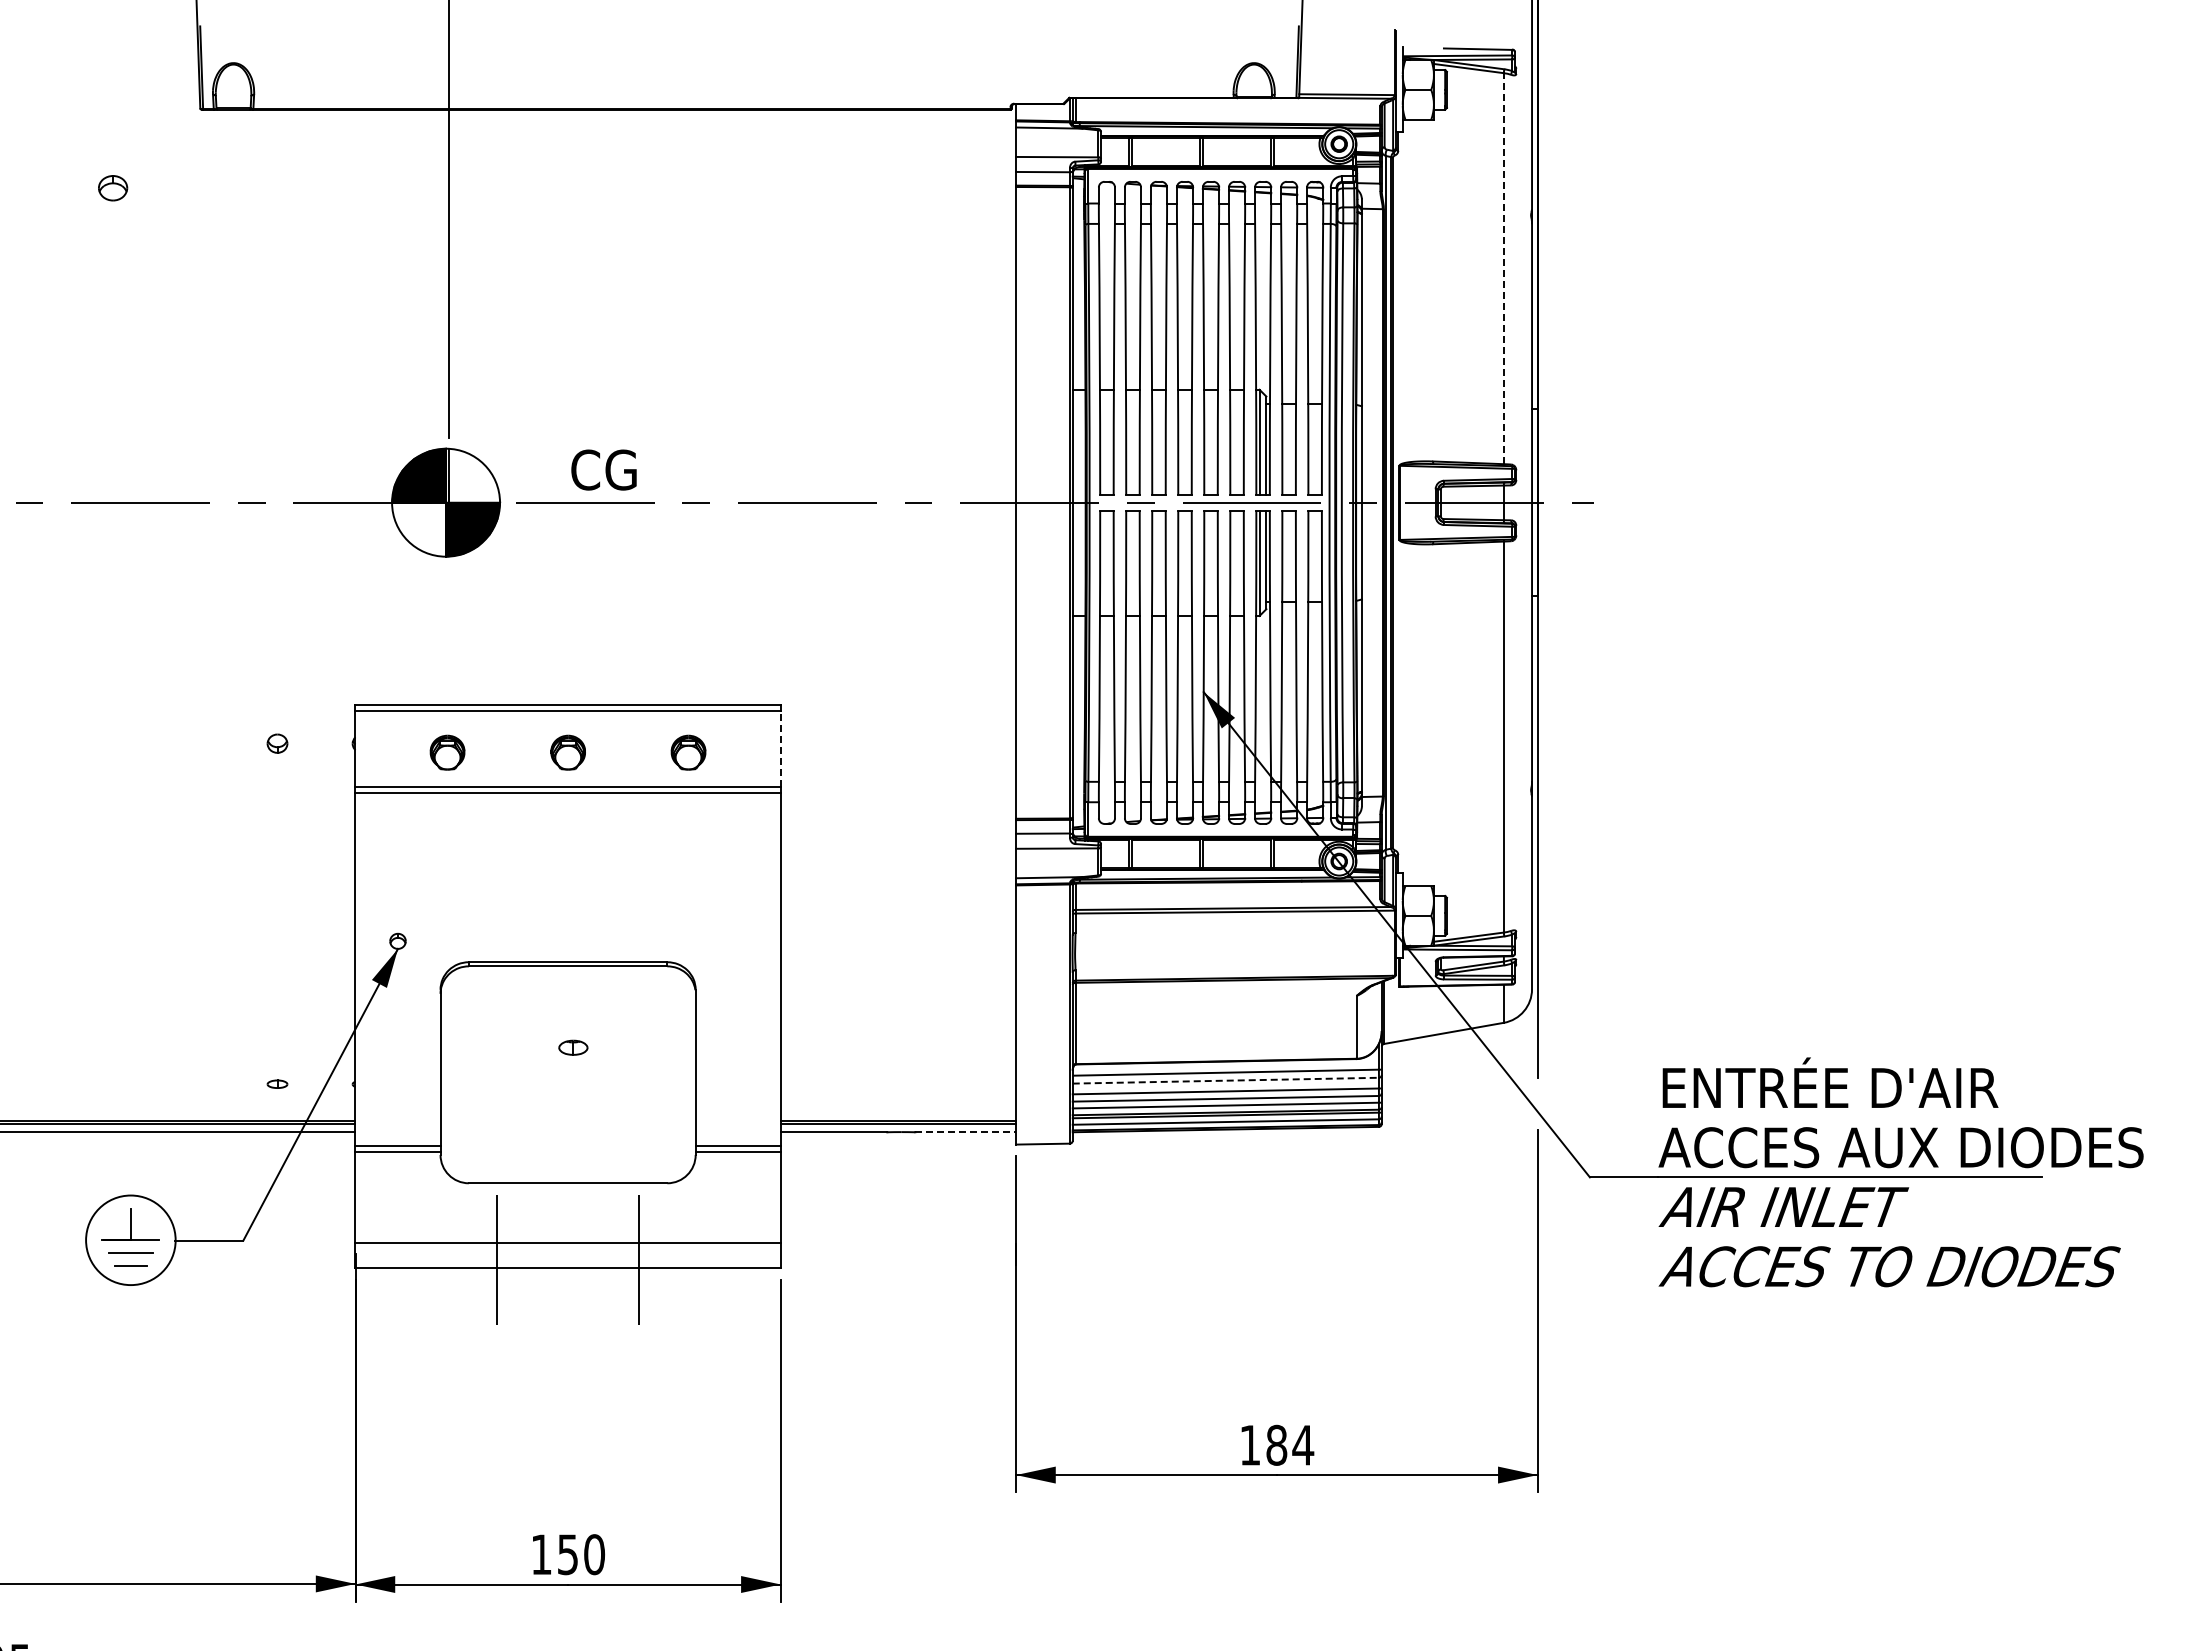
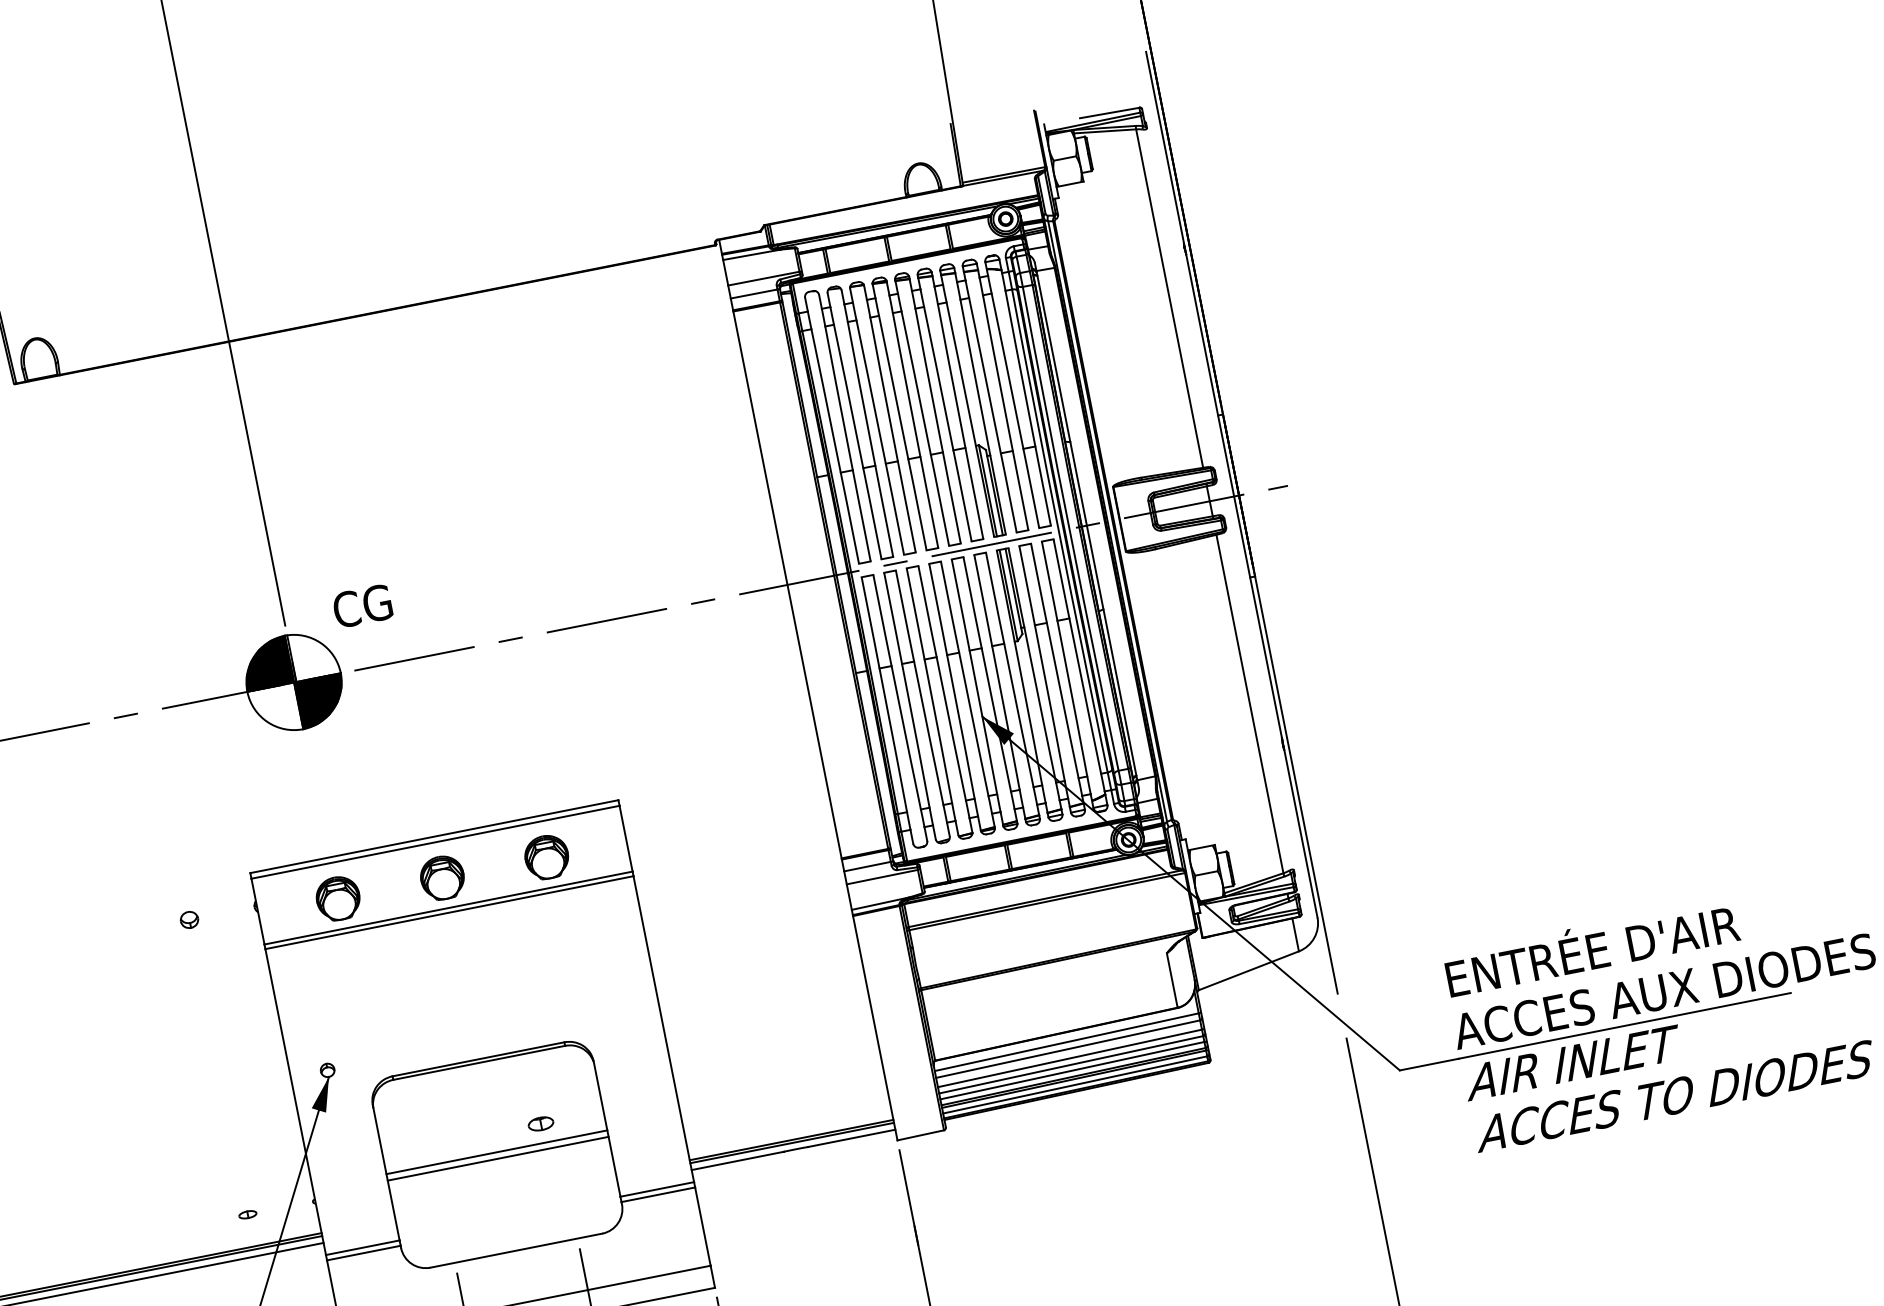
line: (1503, 268) -> (1169, 298), dashed -> solid
text: (603, 469) -> (362, 605), moved
line: (780, 749) -> (625, 838), dashed -> solid
part: (447, 752) -> (338, 898), size x1.43
part: (568, 752) -> (442, 877), size x1.43
part: (688, 752) -> (546, 857), size x1.43
part: (573, 1047) -> (541, 1123), moved
line: (567, 1069) -> (496, 1152), added
line: (567, 1077) -> (497, 1159), added
line: (1226, 1080) -> (1068, 1048), dashed -> solid
line: (966, 1132) -> (852, 1138), dashed -> solid

